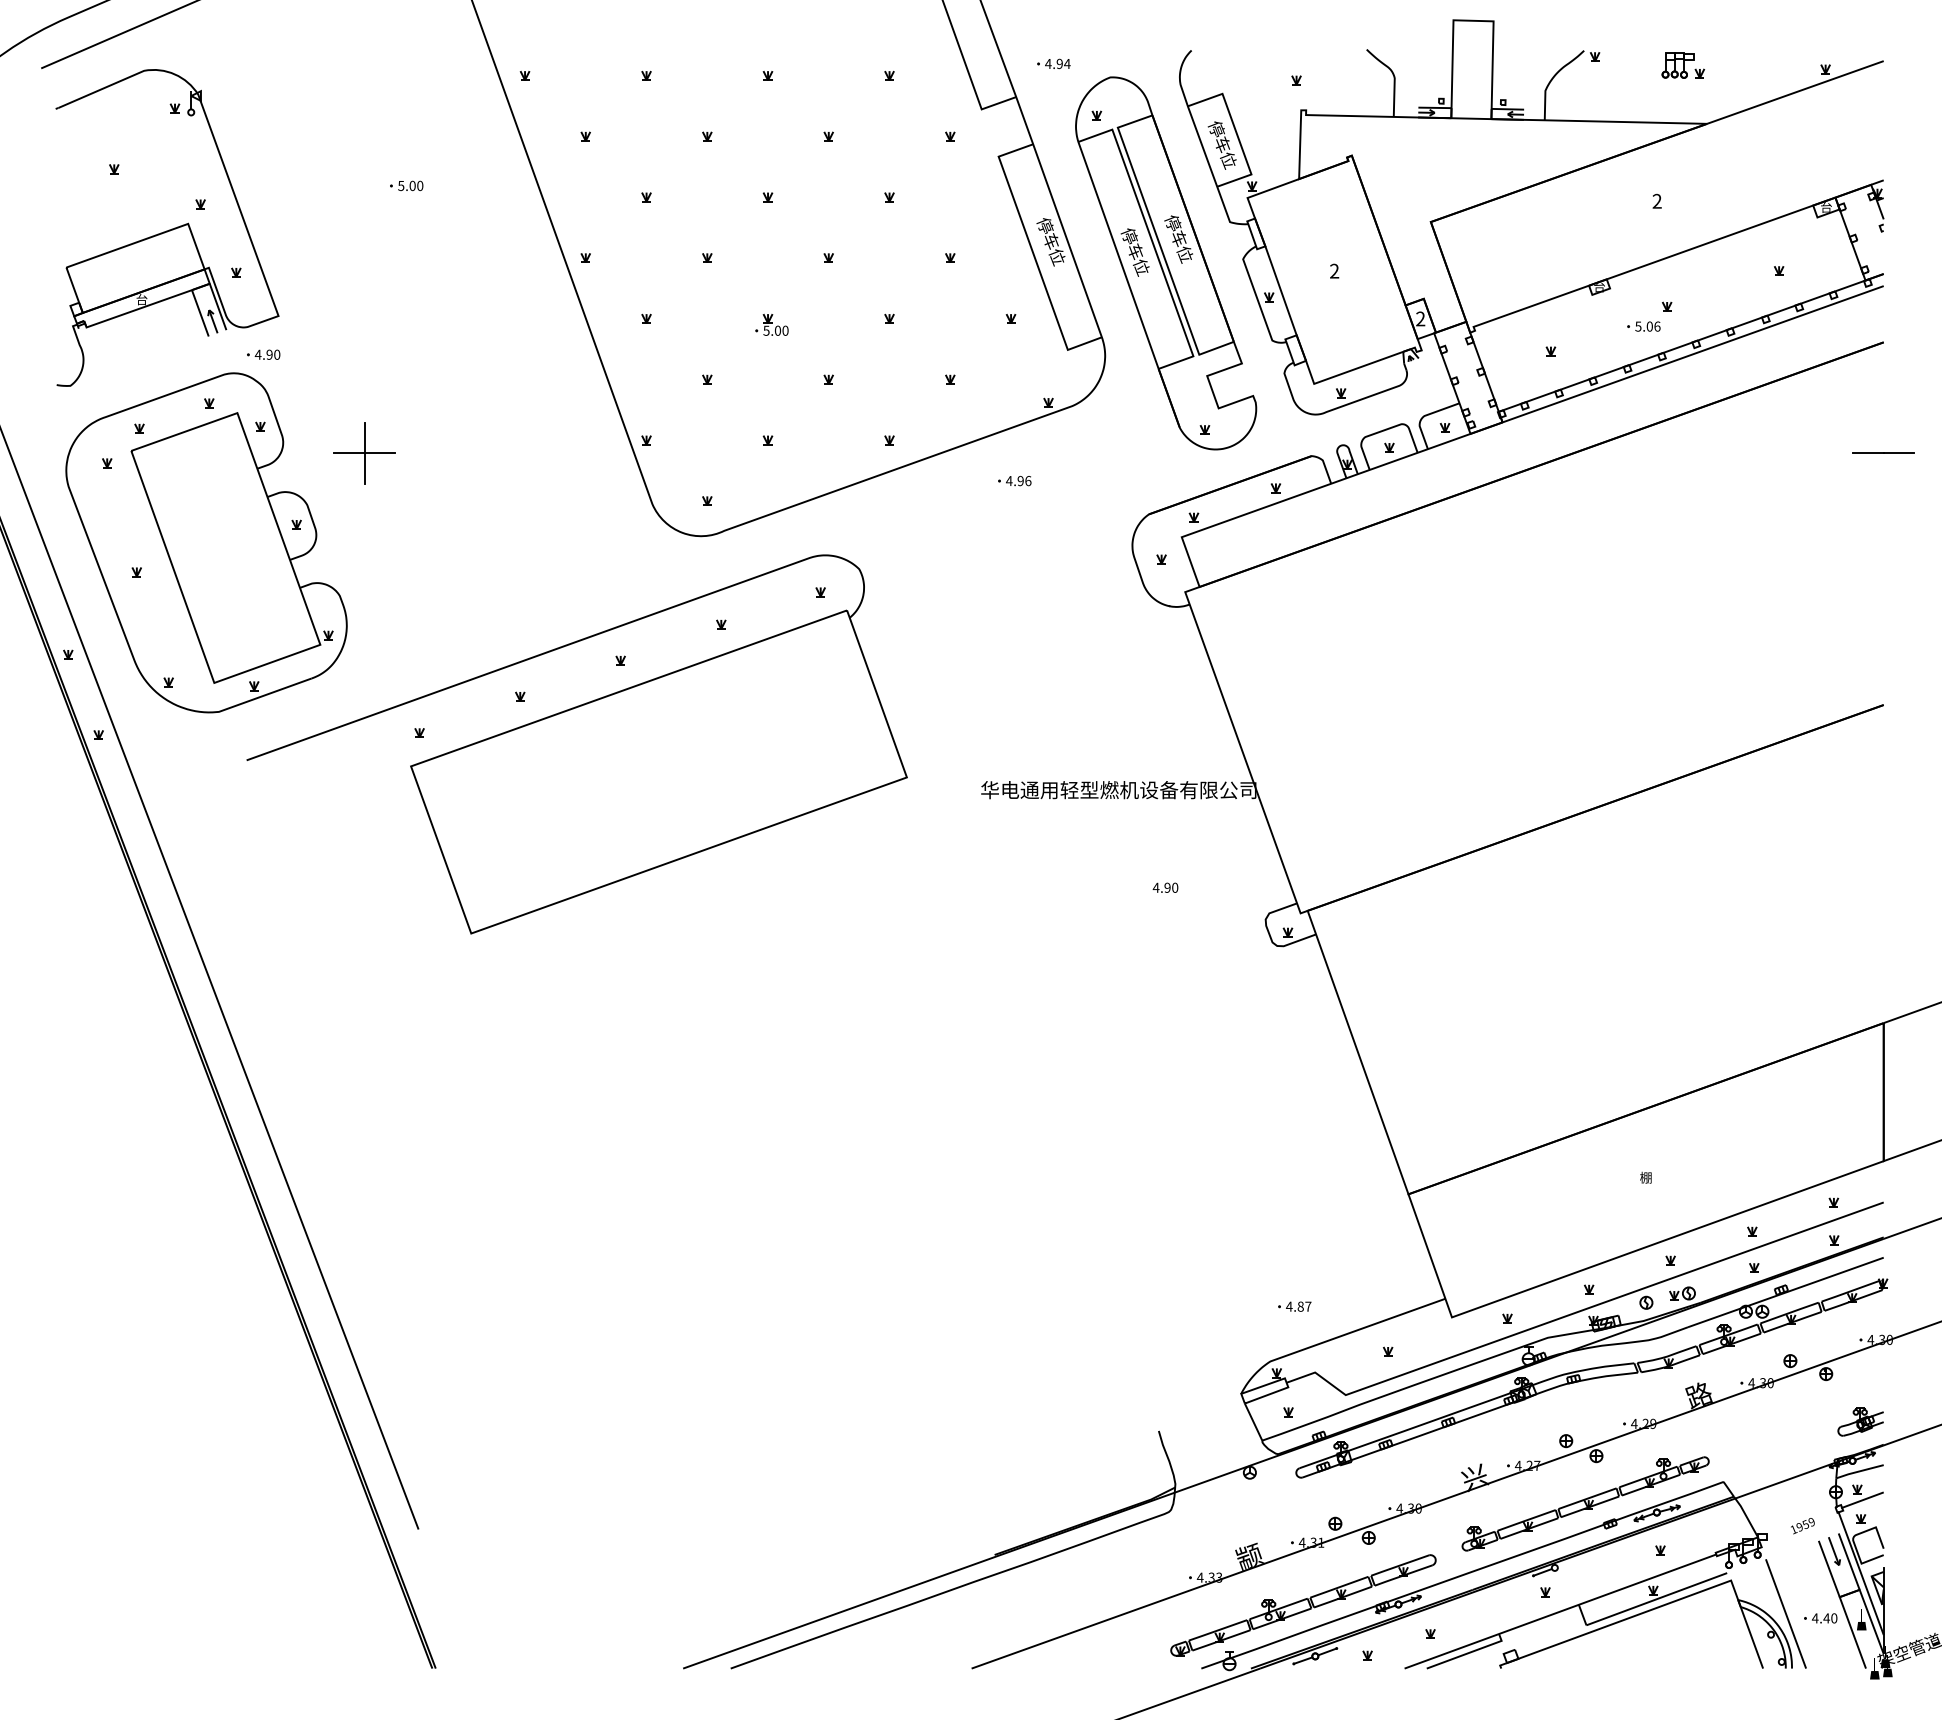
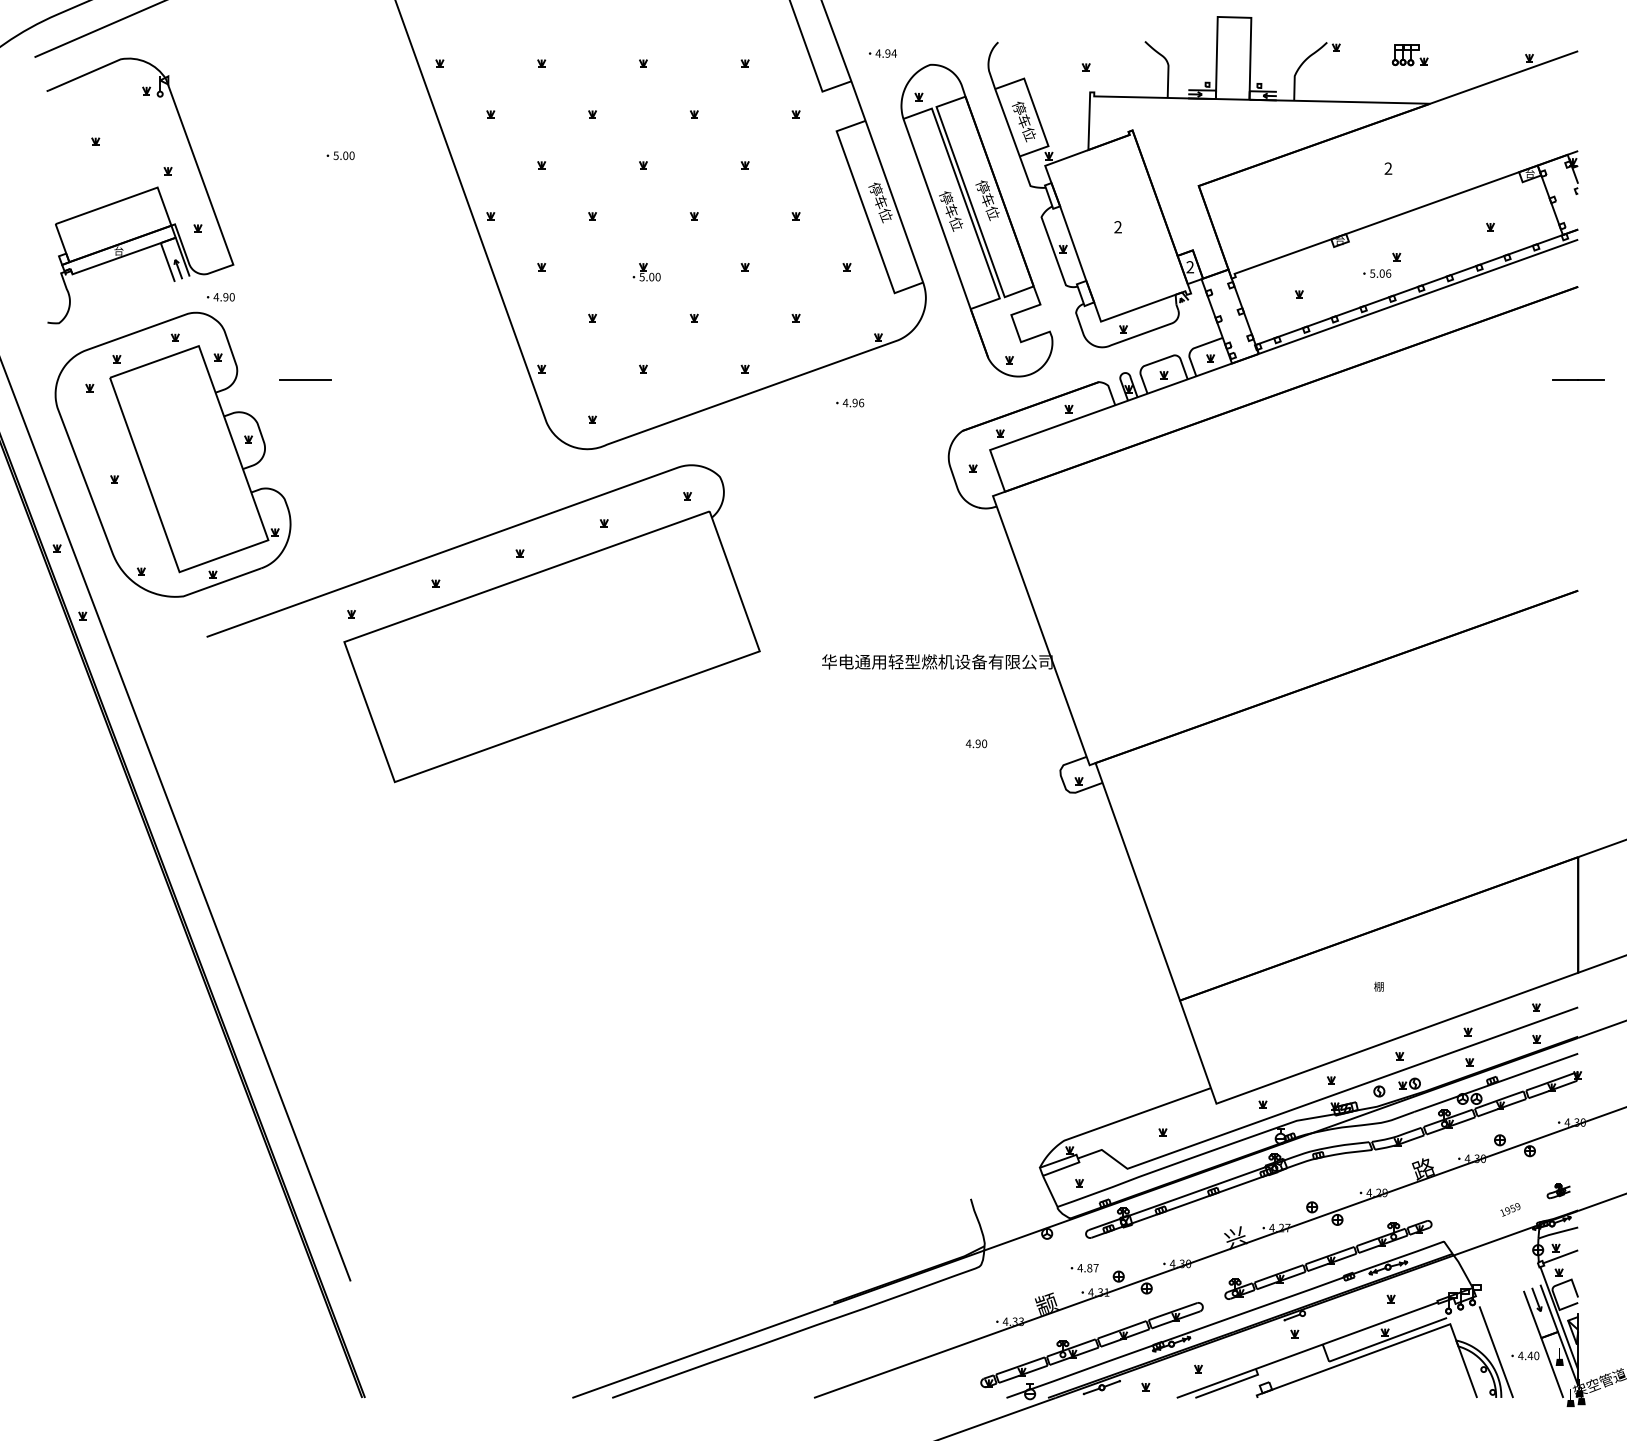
line: (364, 453) -> (305, 379), removed
text: (1294, 1306) -> (1084, 1268), moved
part: (1860, 1421) -> (1558, 1190), size x0.6
text: (1802, 1526) -> (1510, 1210), moved

